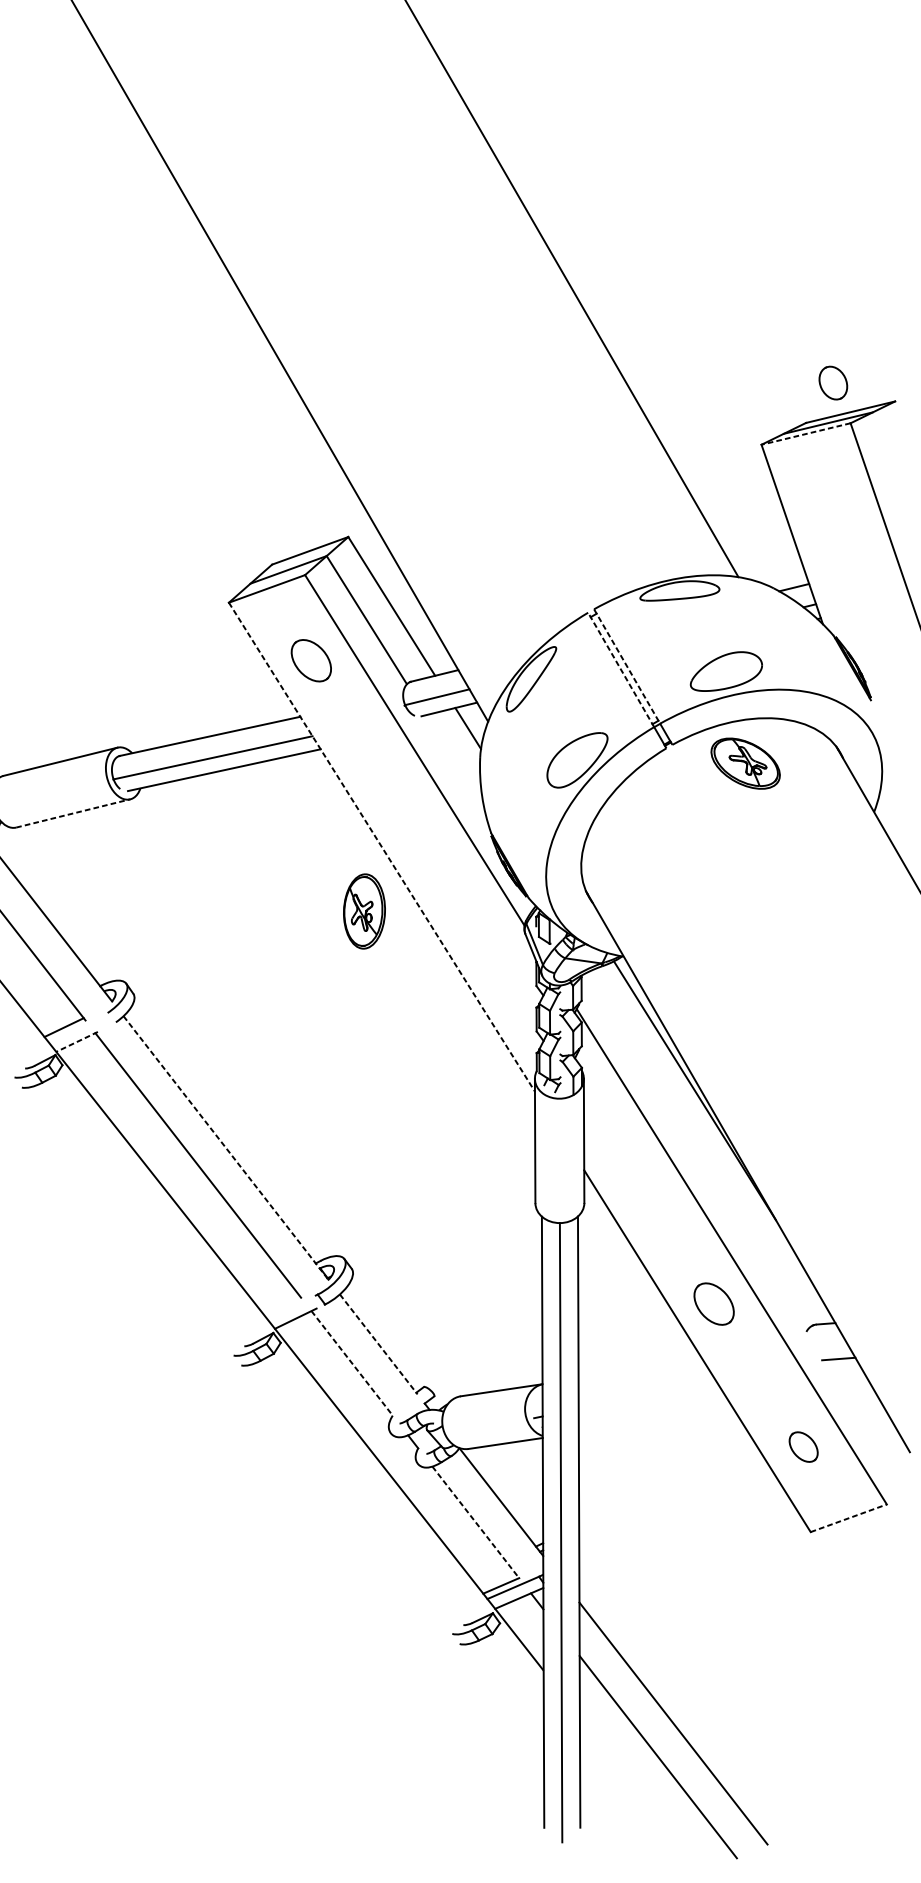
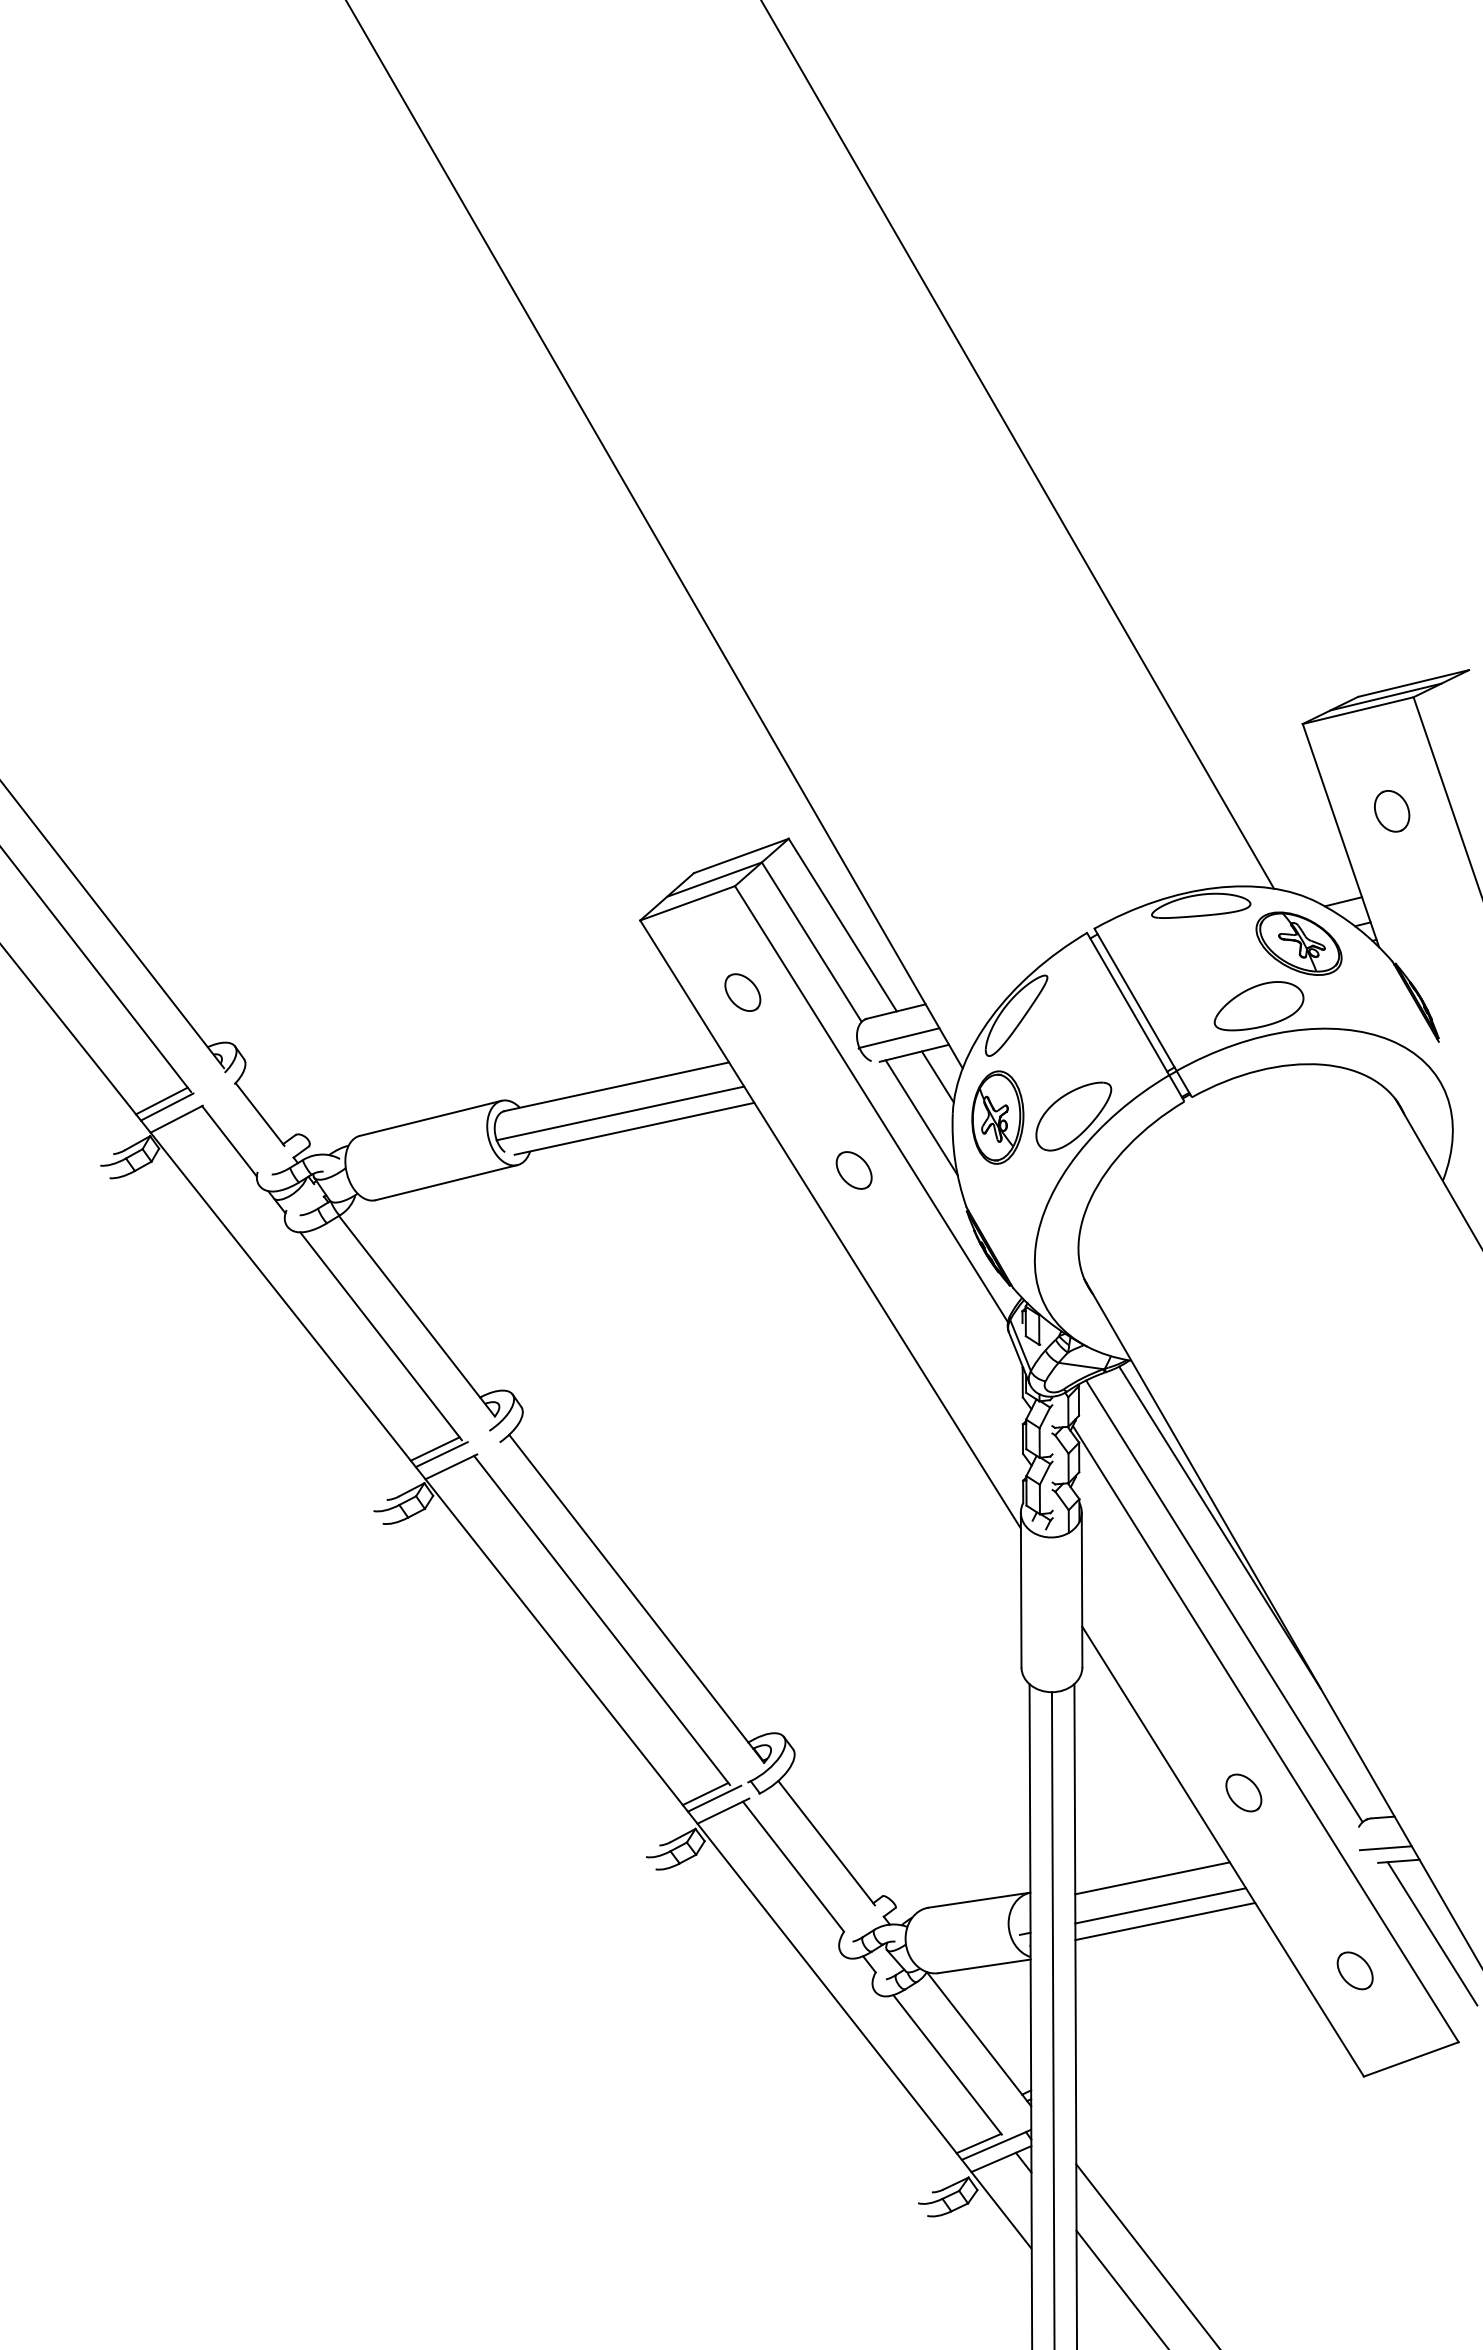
part: (833, 383) -> (1392, 811), moved
line: (806, 433) -> (1358, 710), dashed -> solid
part: (311, 660) -> (742, 992), size x0.71
line: (627, 667) -> (1135, 1000), dashed -> solid
line: (620, 669) -> (1127, 1003), dashed -> solid
line: (455, 761) -> (921, 1117), added
part: (745, 763) -> (1298, 943), moved
part: (400, 803) -> (853, 1170), added
line: (73, 813) -> (447, 1182), dashed -> solid
line: (381, 847) -> (830, 1224), dashed -> solid
part: (364, 911) -> (997, 1117), moved
line: (69, 1031) -> (441, 1454), added
line: (77, 1041) -> (451, 1466), dashed -> solid
line: (225, 1147) -> (636, 1598), dashed -> solid
line: (698, 1150) -> (1224, 1601), added
part: (713, 1303) -> (1243, 1792), size x0.71
line: (281, 1304) -> (705, 1793), added
line: (288, 1308) -> (714, 1798), added
line: (378, 1344) -> (826, 1843), dashed -> solid
line: (828, 1348) -> (1385, 1848), added
line: (352, 1364) -> (793, 1867), dashed -> solid
line: (640, 1372) -> (1152, 1878), added
line: (647, 1394) -> (1160, 1905), added
line: (651, 1407) -> (1165, 1921), added
line: (865, 1417) -> (1432, 1933), added
line: (848, 1518) -> (1411, 2059), dashed -> solid
line: (475, 1523) -> (947, 2065), dashed -> solid

